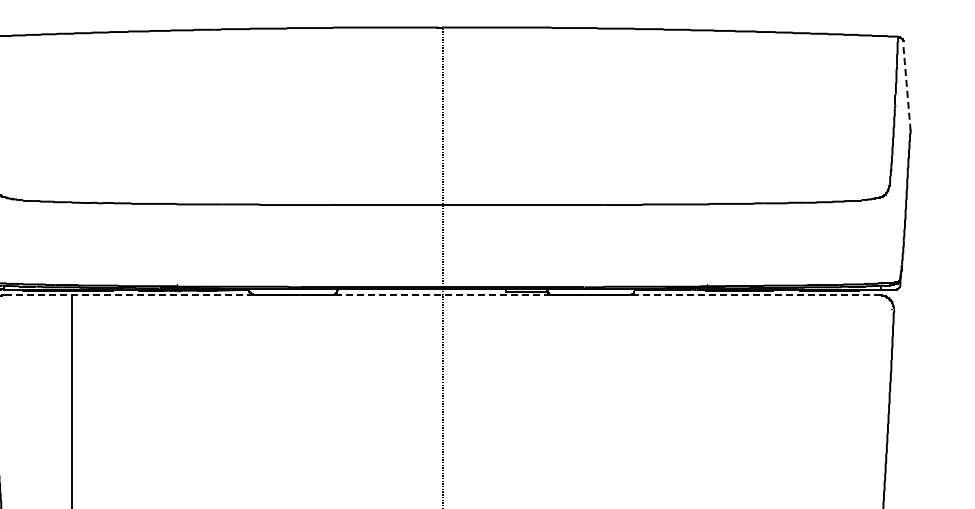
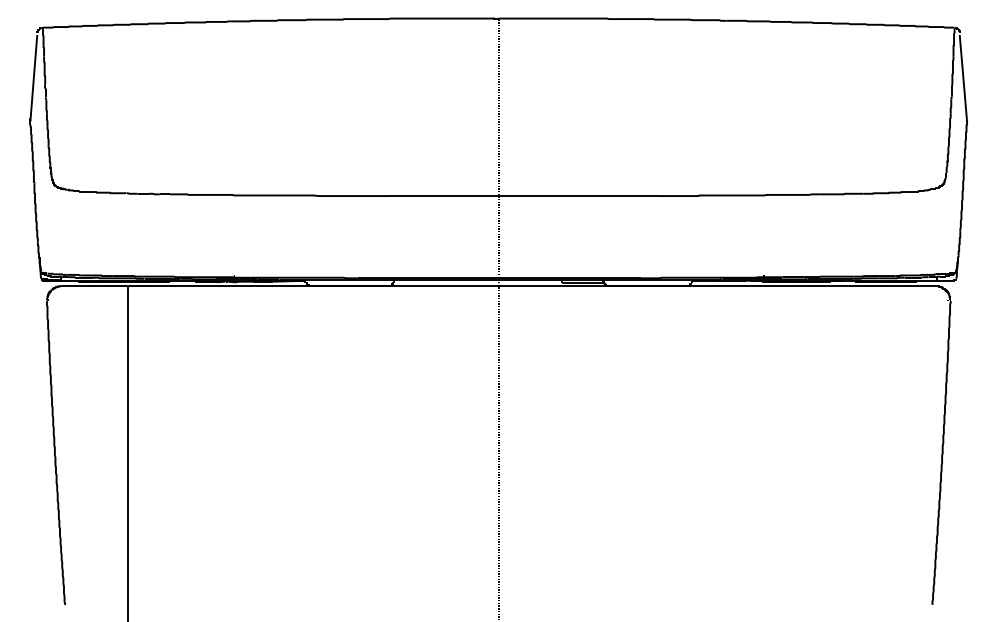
line: (907, 87) -> (963, 78), dashed -> solid
line: (442, 295) -> (498, 286), dashed -> solid

